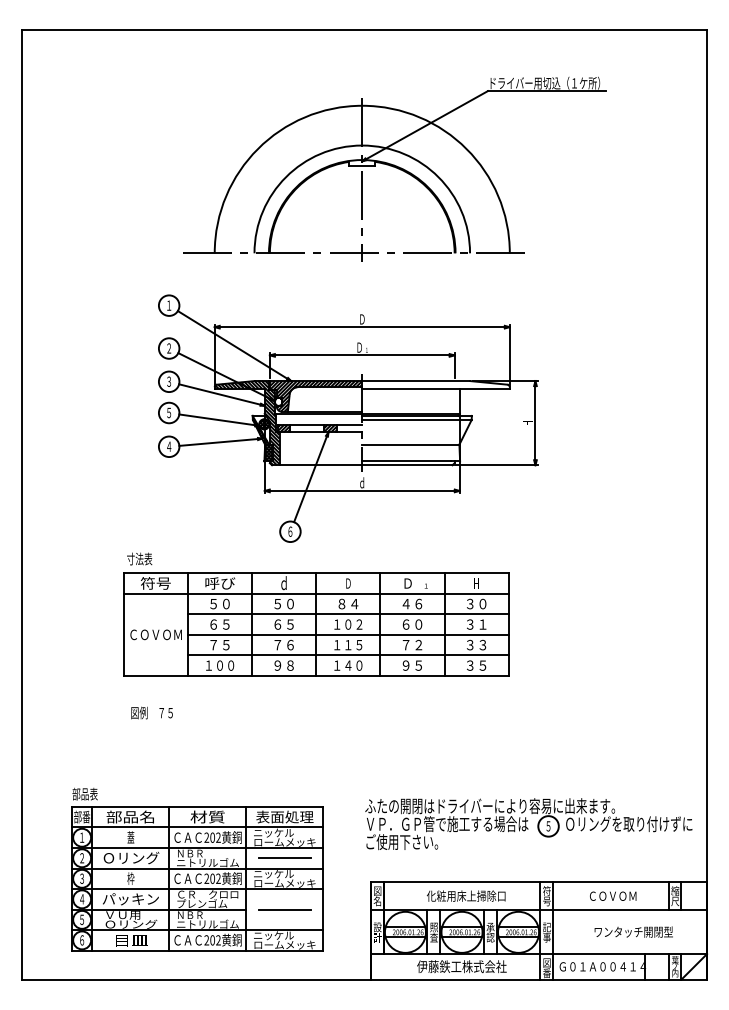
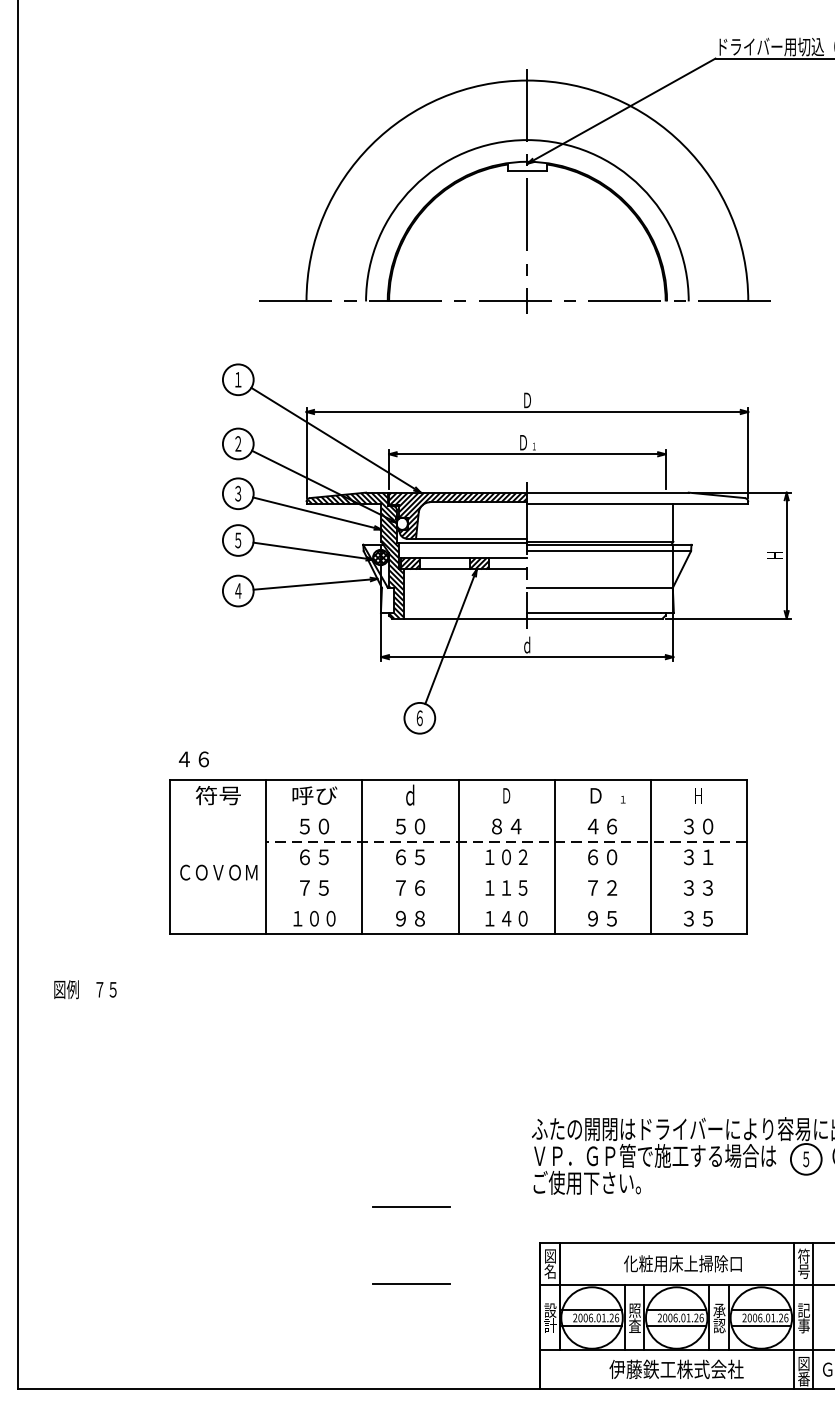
hatch: (262, 438) -> (378, 578), removed
text: (139, 558) -> (193, 758), 寸法表 -> ４６
line: (315, 593) -> (457, 810), removed
line: (347, 614) -> (505, 842), solid -> dashed
line: (347, 634) -> (505, 872), removed
line: (347, 655) -> (505, 903), removed
text: (151, 712) -> (84, 988), moved
part: (197, 869) -> (280, 1223), removed

